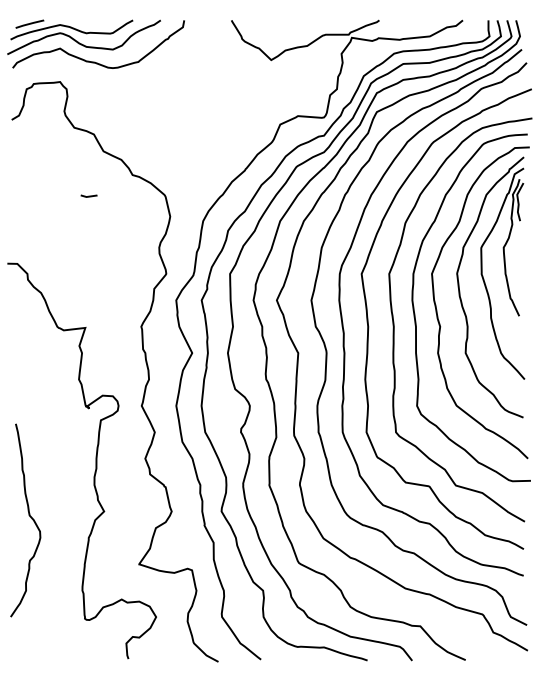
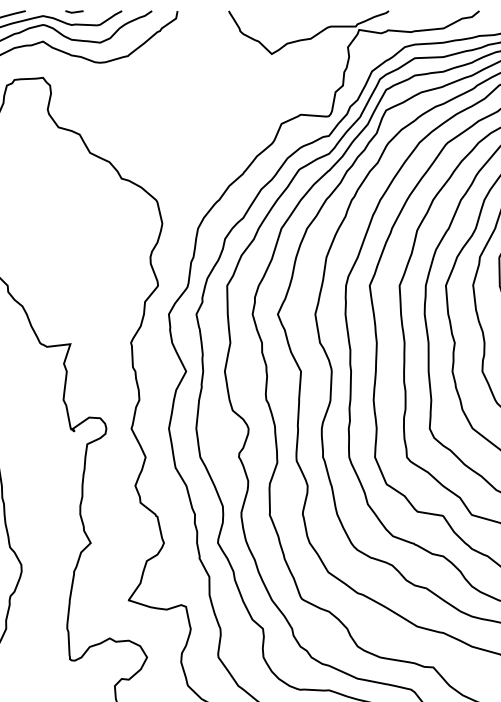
line: (88, 195) -> (73, 11), moved

